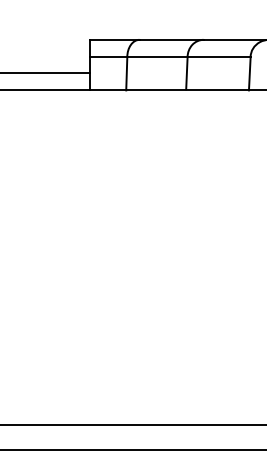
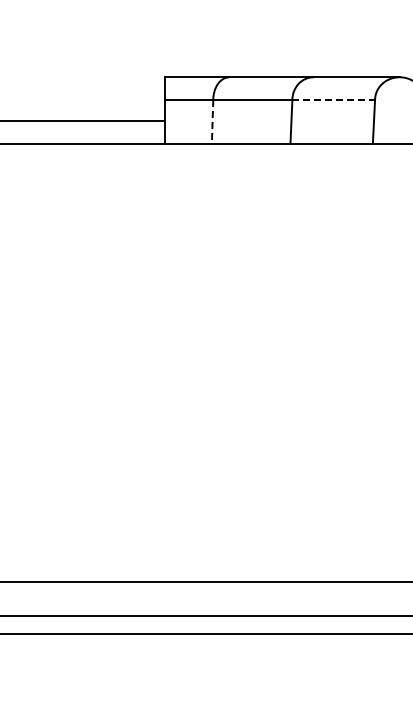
line: (219, 56) -> (334, 99), solid -> dashed
line: (126, 73) -> (212, 121), solid -> dashed

